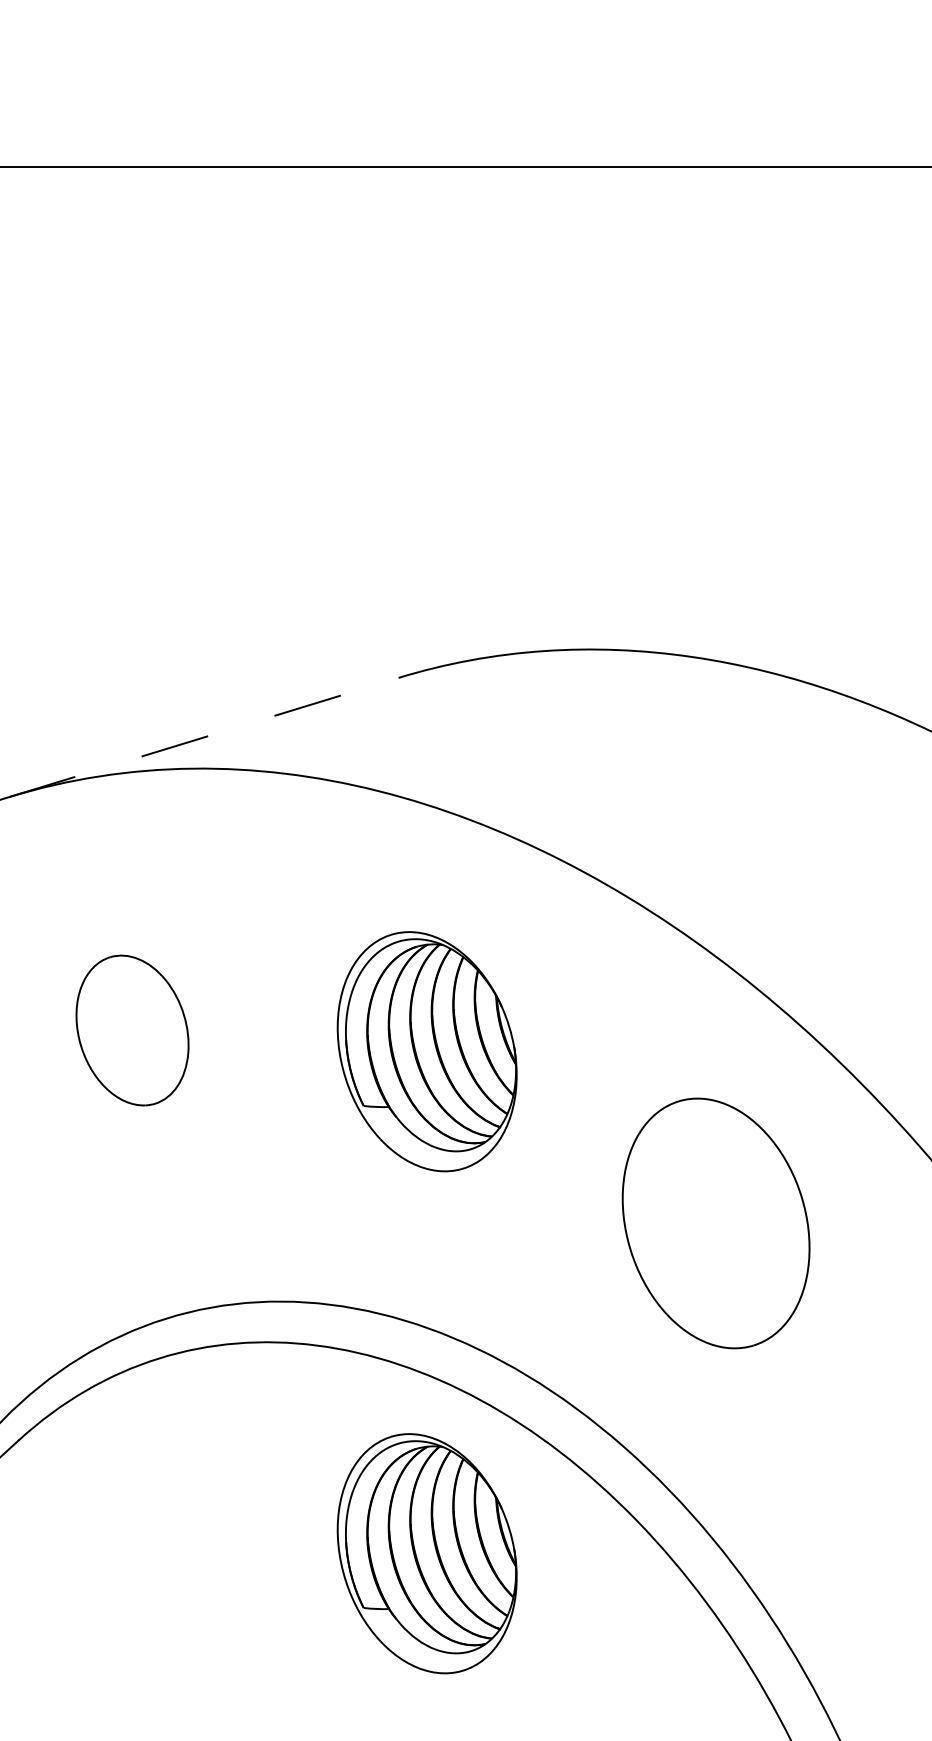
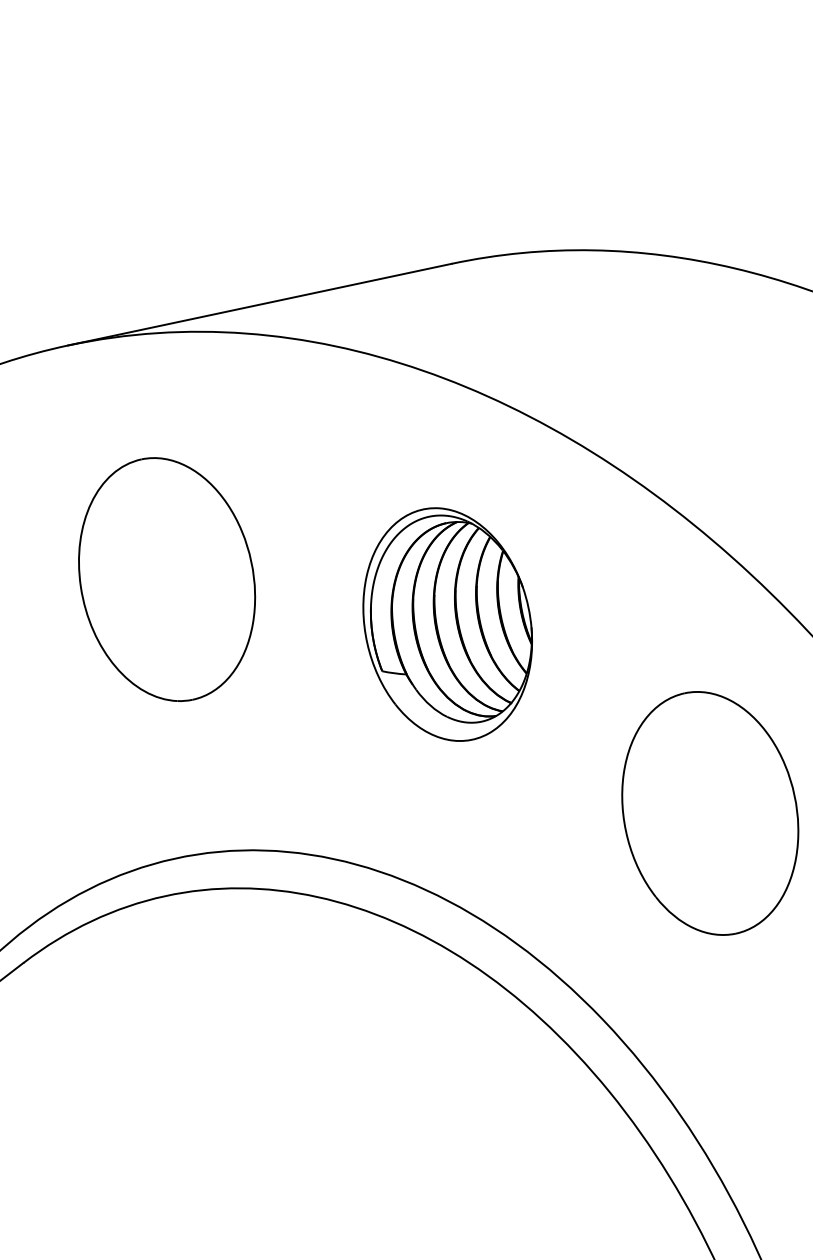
line: (203, 737) -> (259, 304), dashed -> solid
part: (132, 1030) -> (166, 579), size x1.67
part: (426, 1553) -> (404, 1105), removed

